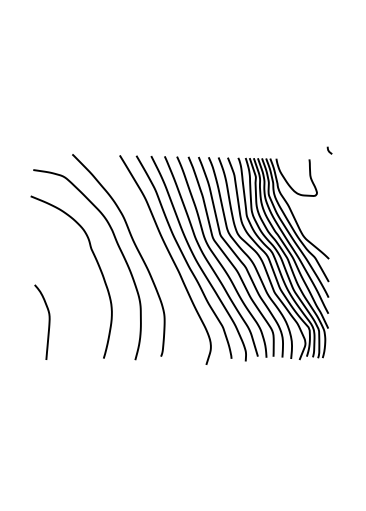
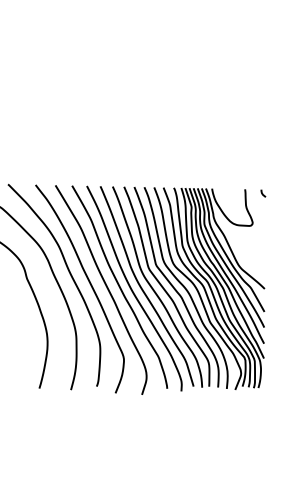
curve: (329, 150) -> (263, 193), moved
curve: (153, 253) -> (89, 283), added

